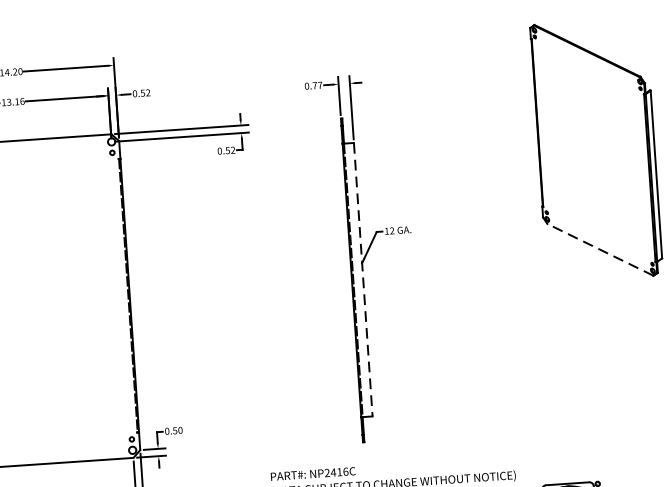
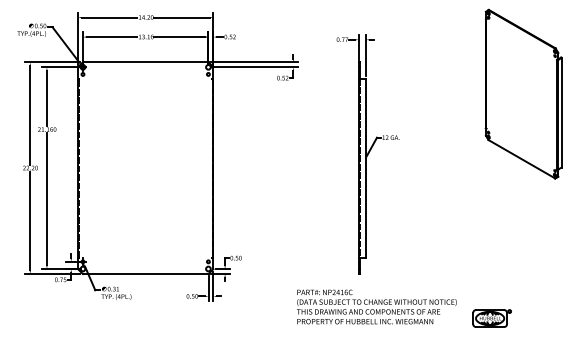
line: (599, 248) -> (521, 158), dashed -> solid
line: (363, 280) -> (366, 168), dashed -> solid

